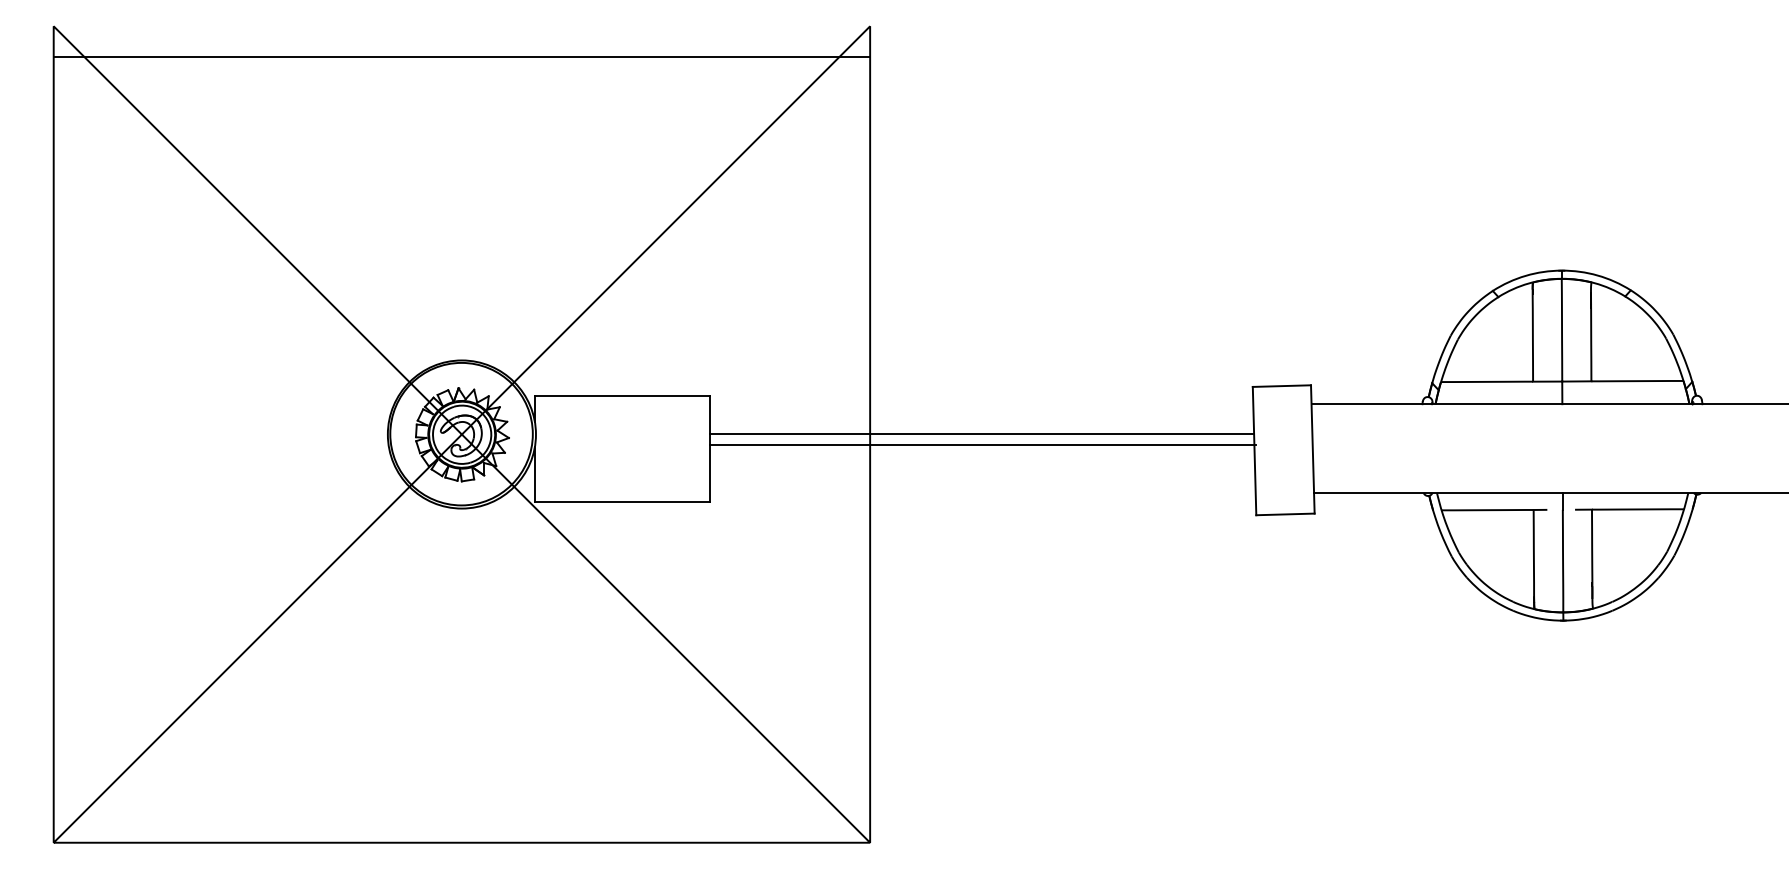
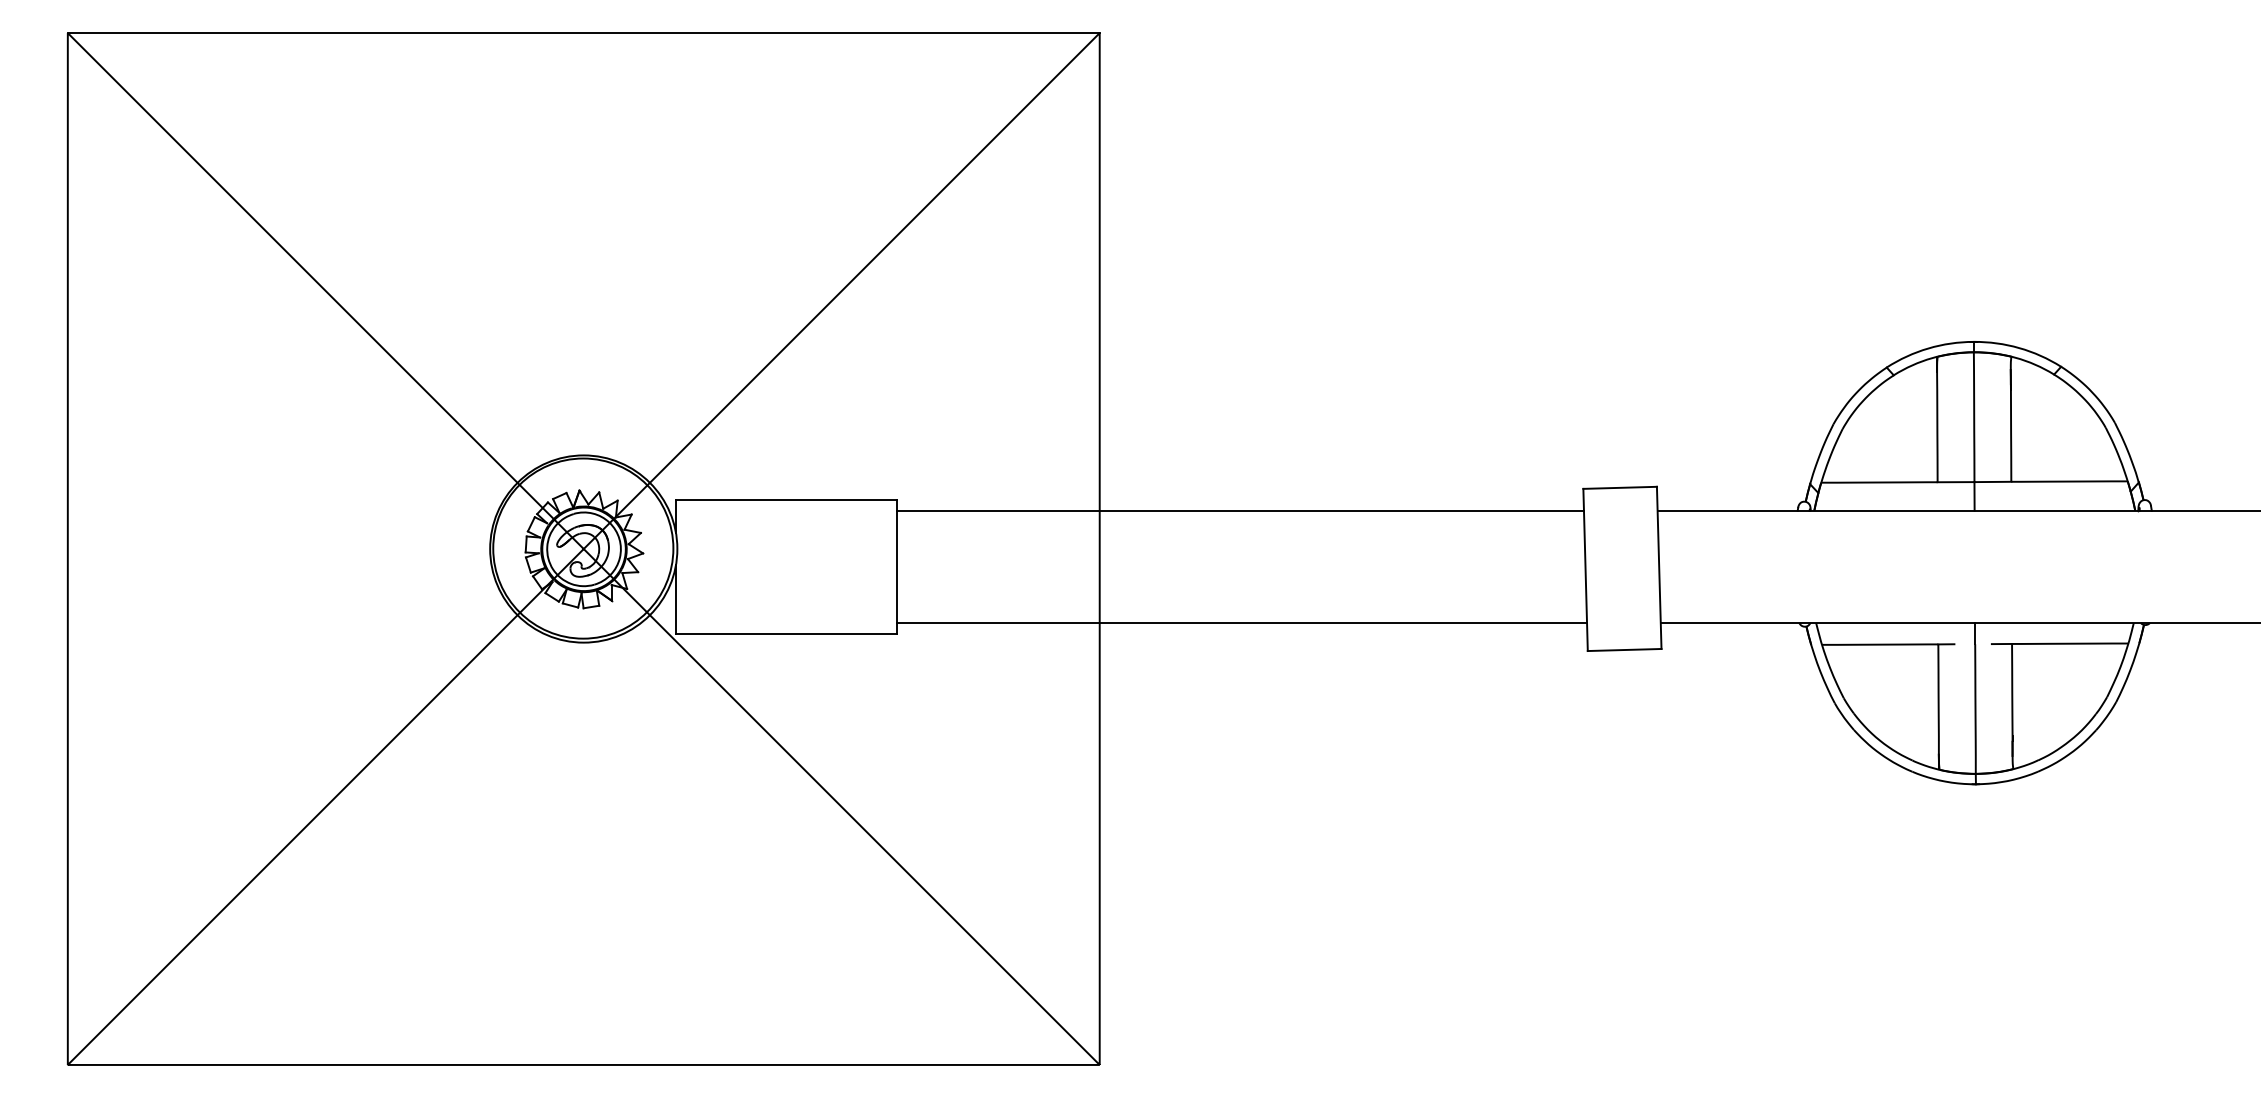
line: (461, 57) -> (583, 33), moved
line: (981, 434) -> (1240, 510), moved
line: (983, 445) -> (1242, 623), moved

